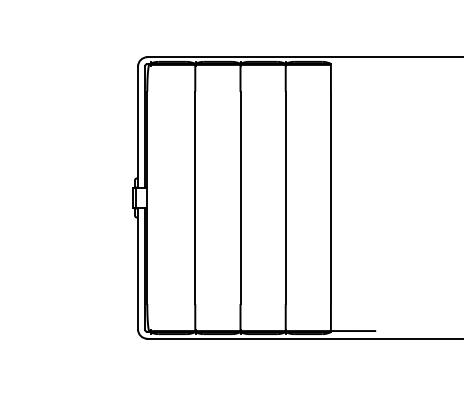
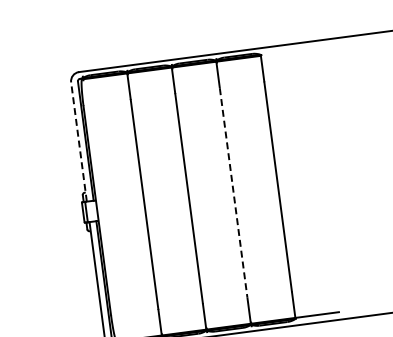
line: (138, 127) -> (79, 142), solid -> dashed
line: (285, 198) -> (233, 193), solid -> dashed

